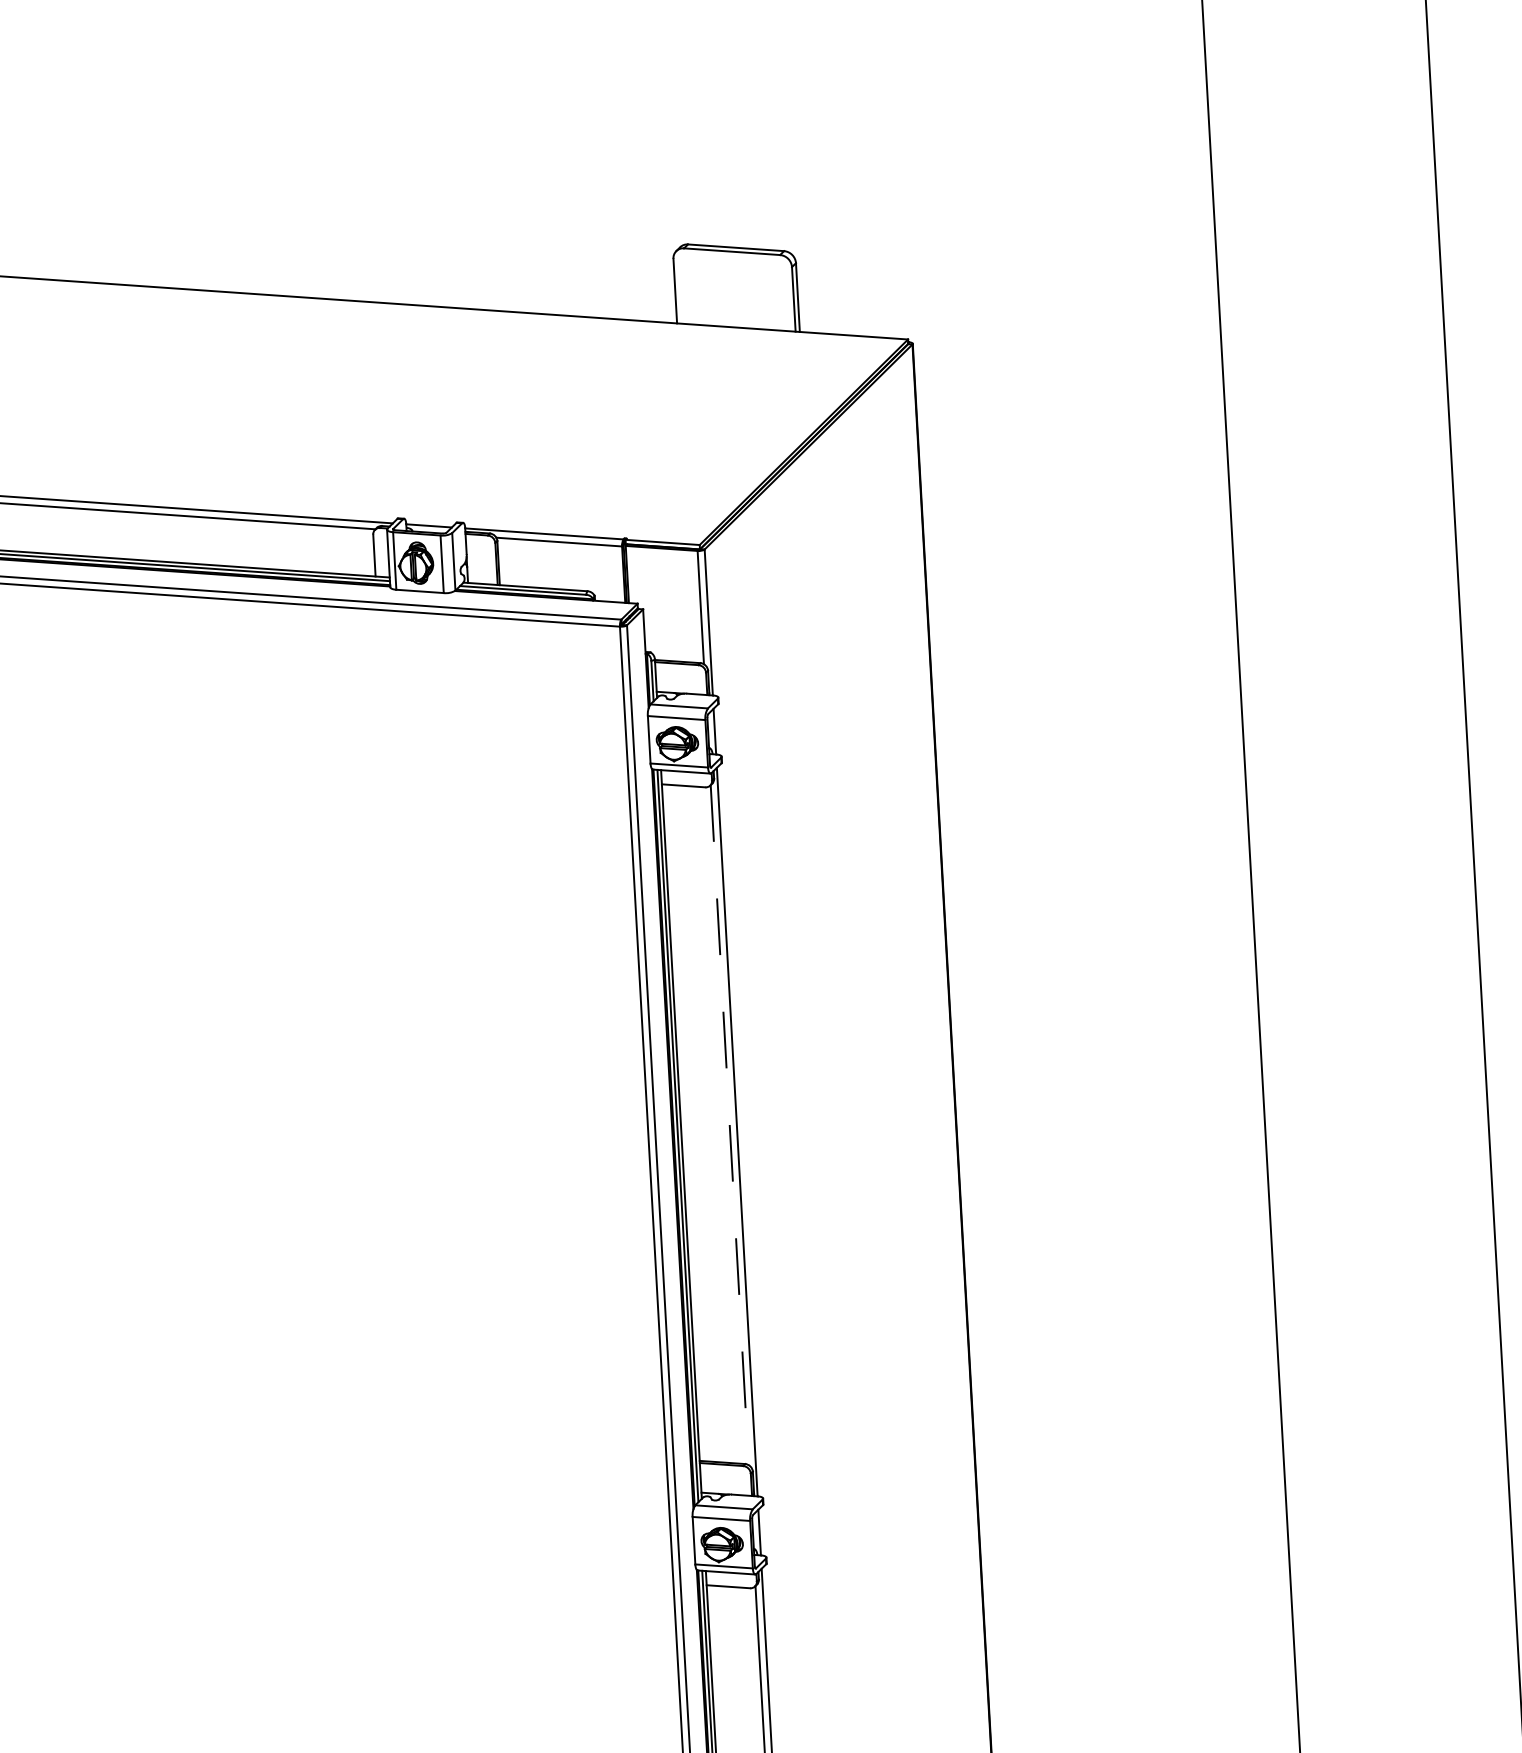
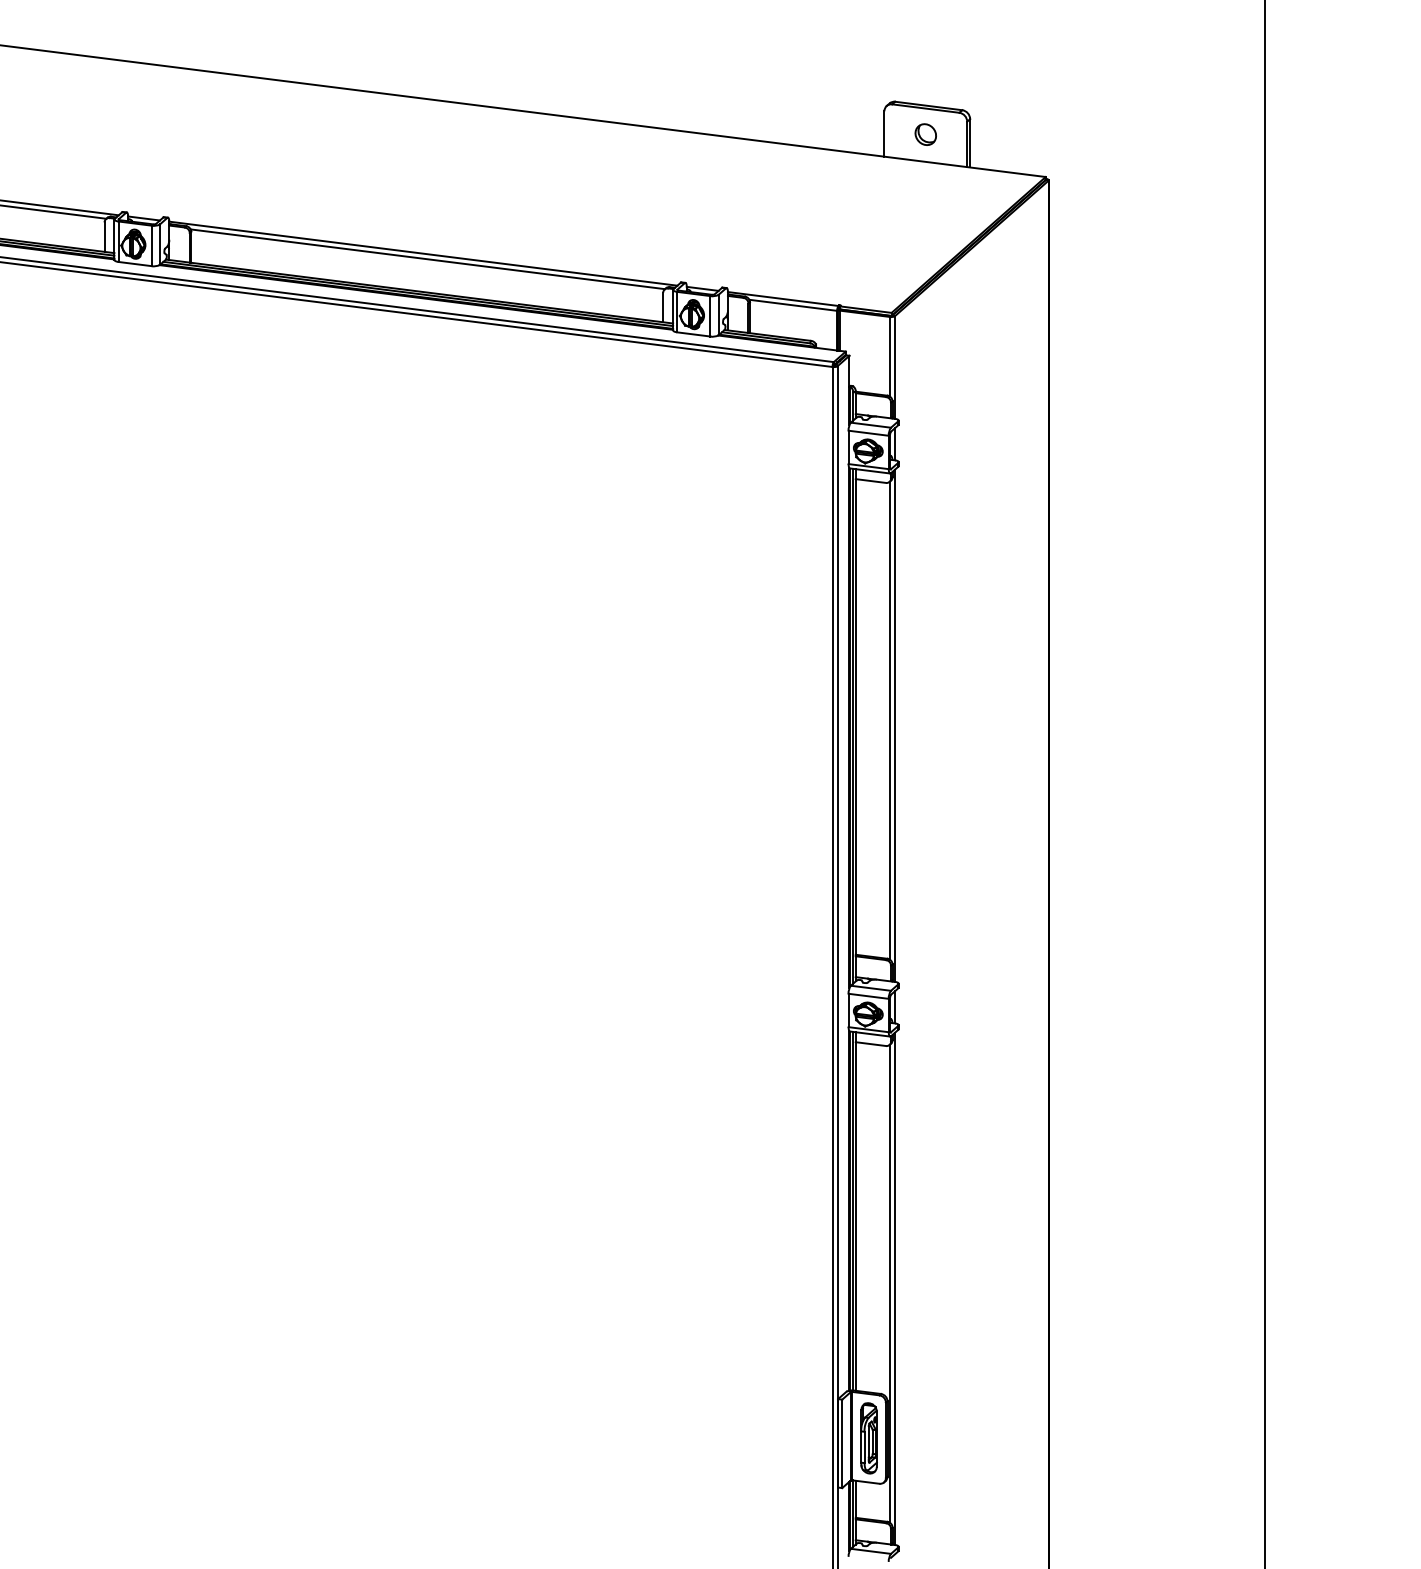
part: (733, 288) -> (925, 134), added
line: (729, 1126) -> (889, 721), dashed -> solid

